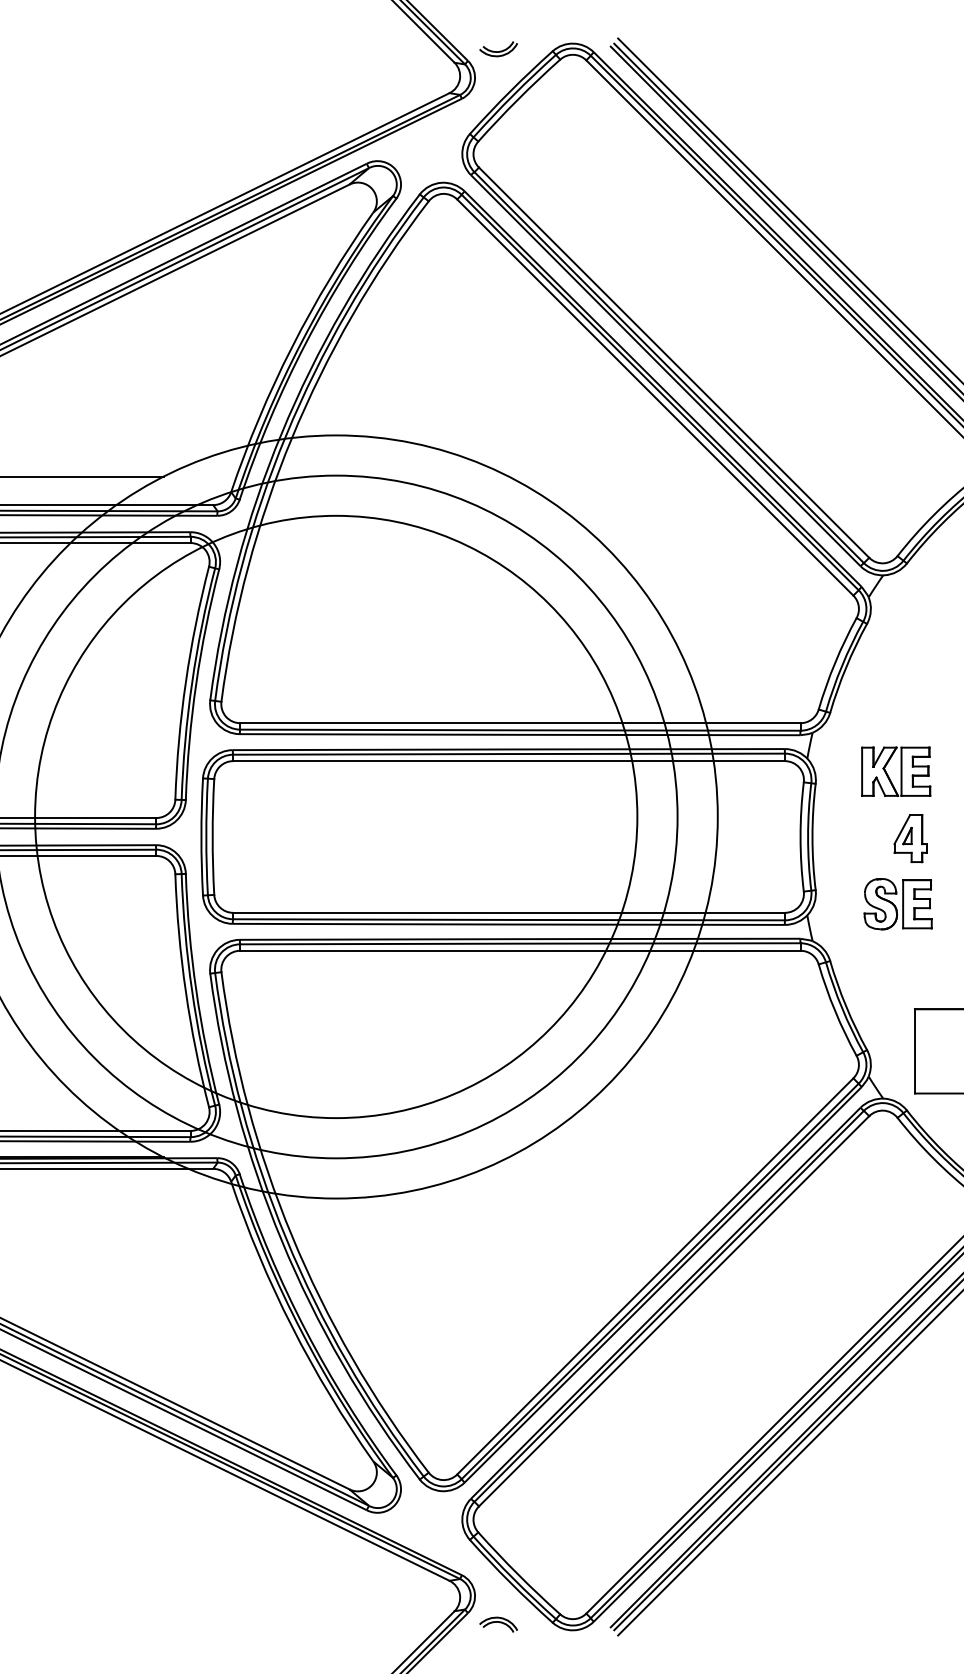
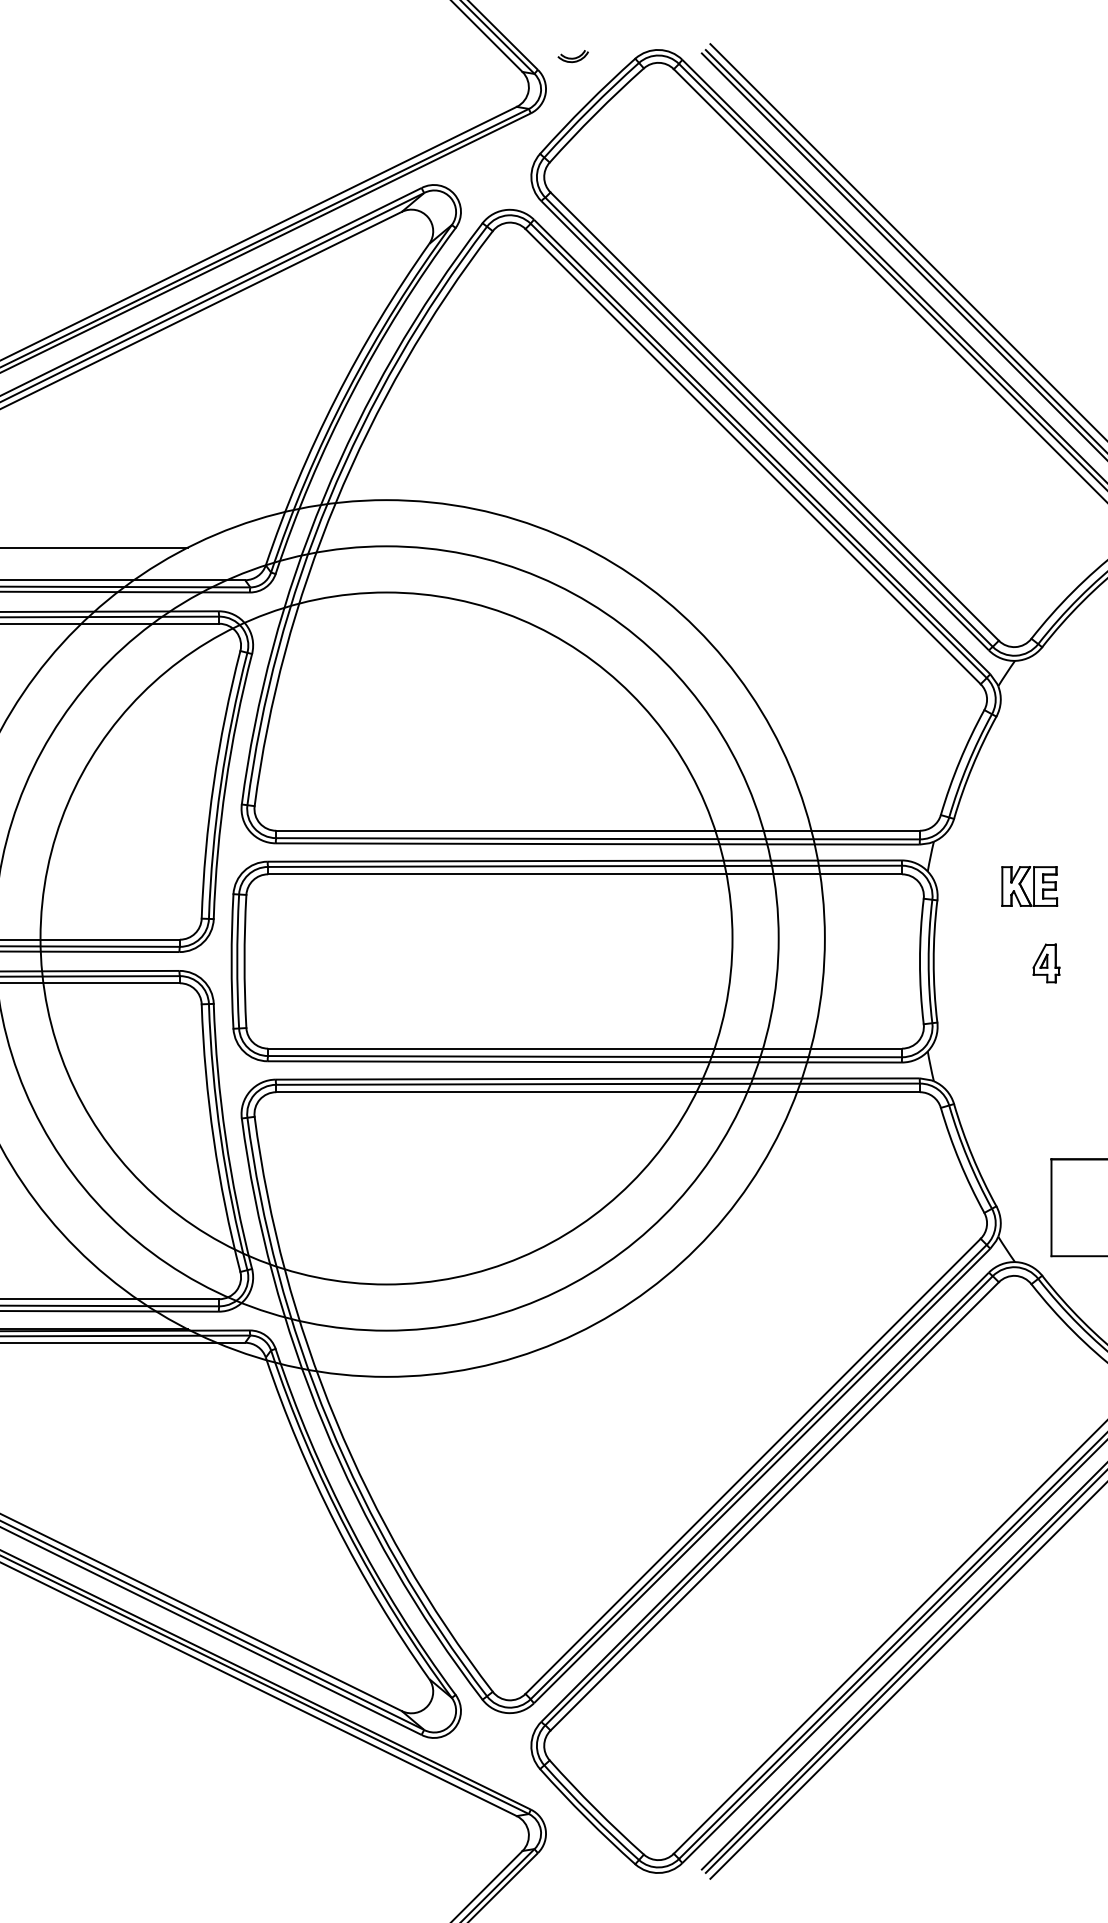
part: (498, 49) -> (573, 56), size x0.7
part: (895, 771) -> (1029, 886), size x0.7
part: (910, 838) -> (1046, 963), size x0.7
part: (897, 904) -> (1031, 1038), removed
part: (498, 1624) -> (573, 1866), removed

